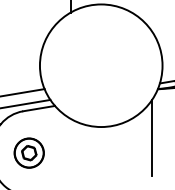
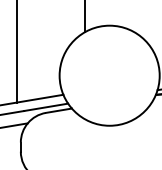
line: (151, 137) -> (150, 134), removed
part: (28, 152) -> (50, 146), removed

